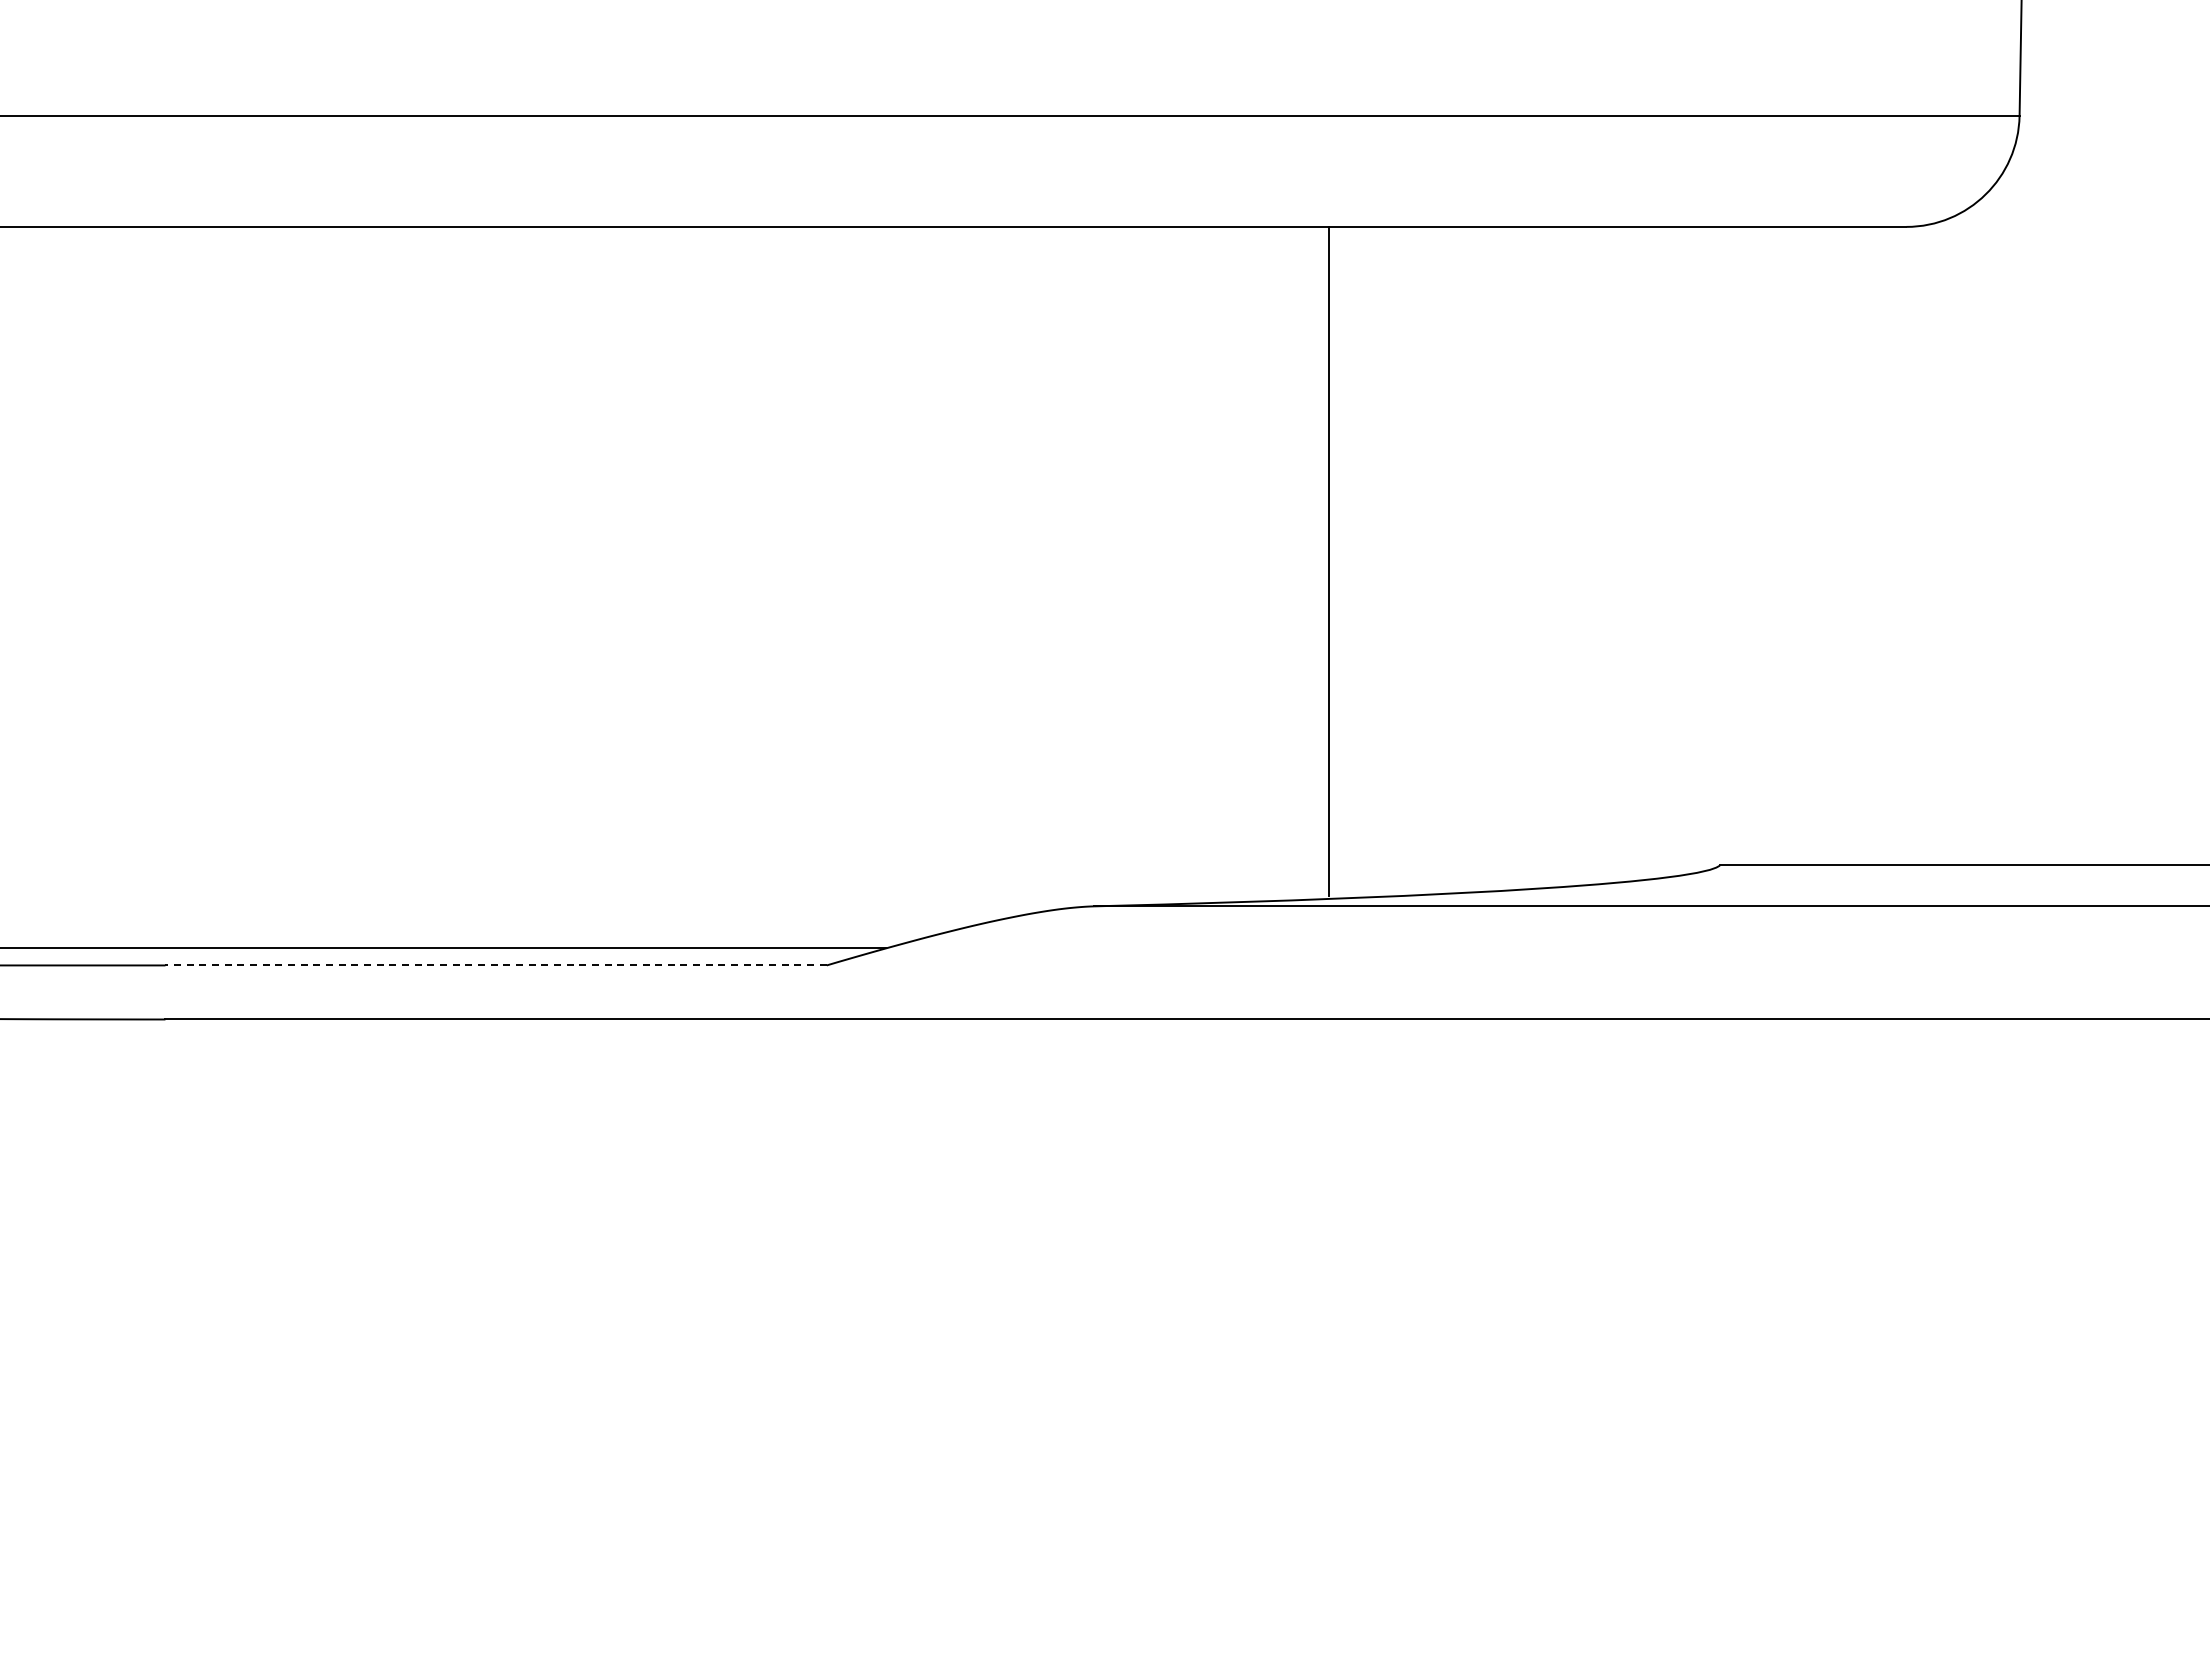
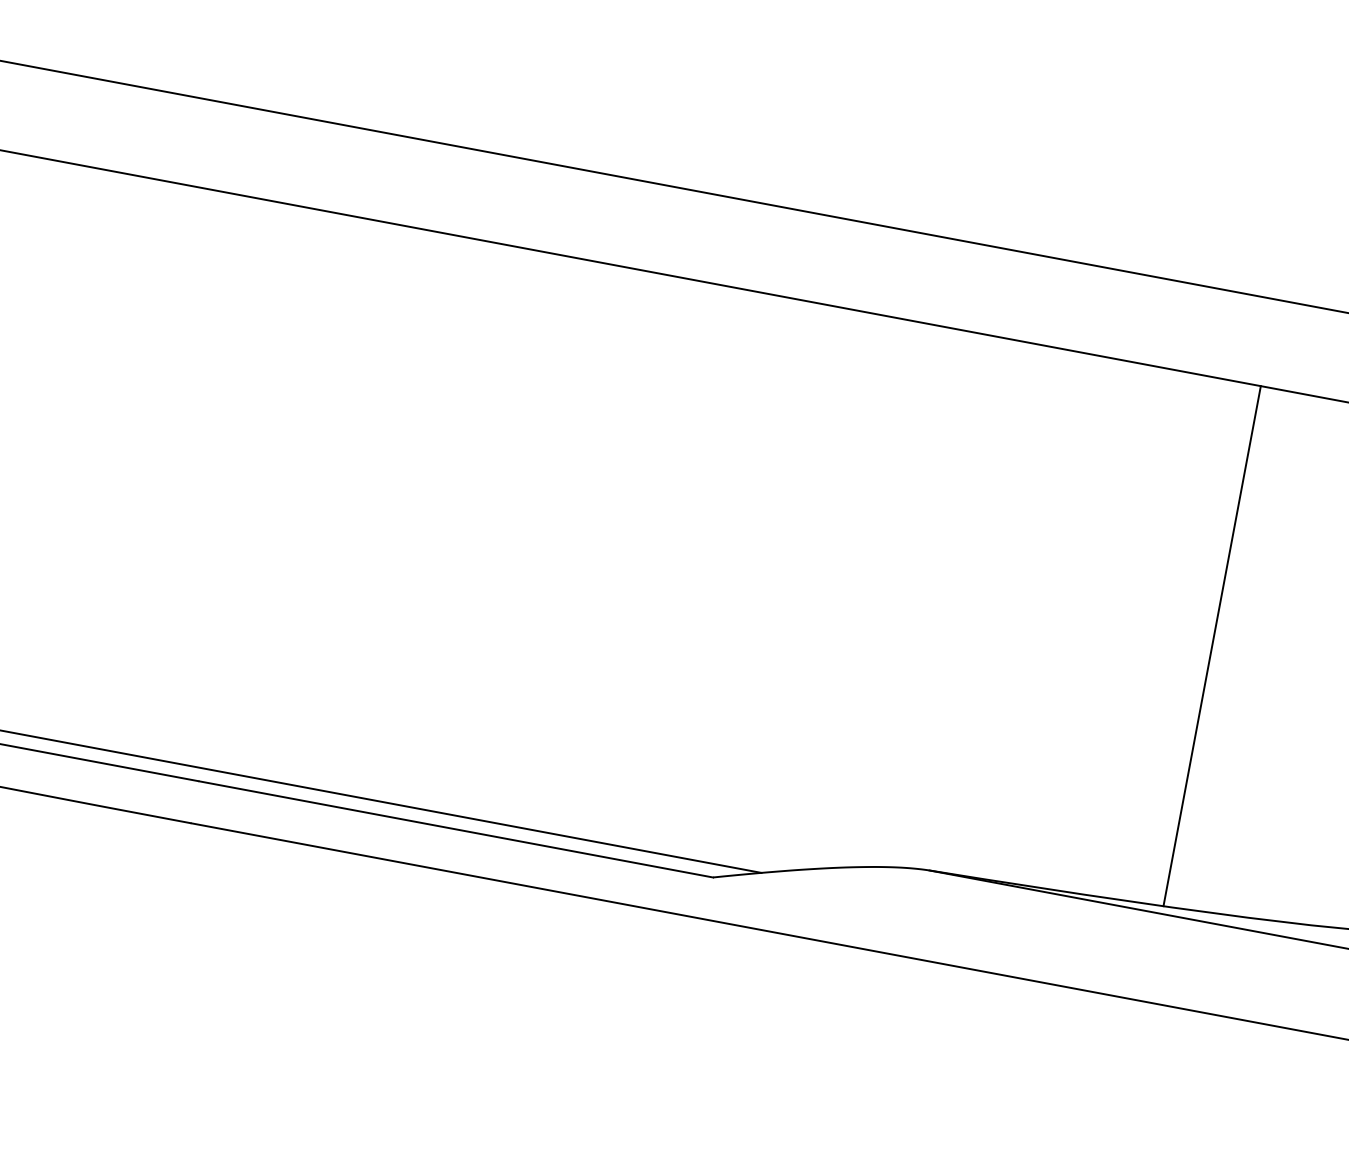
line: (1328, 561) -> (1212, 646), moved
line: (496, 965) -> (456, 829), dashed -> solid

